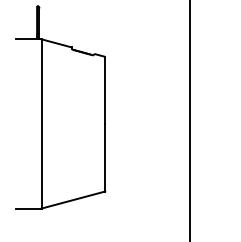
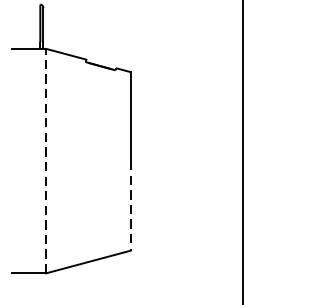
line: (41, 123) -> (46, 160), solid -> dashed
line: (105, 157) -> (131, 205), solid -> dashed

